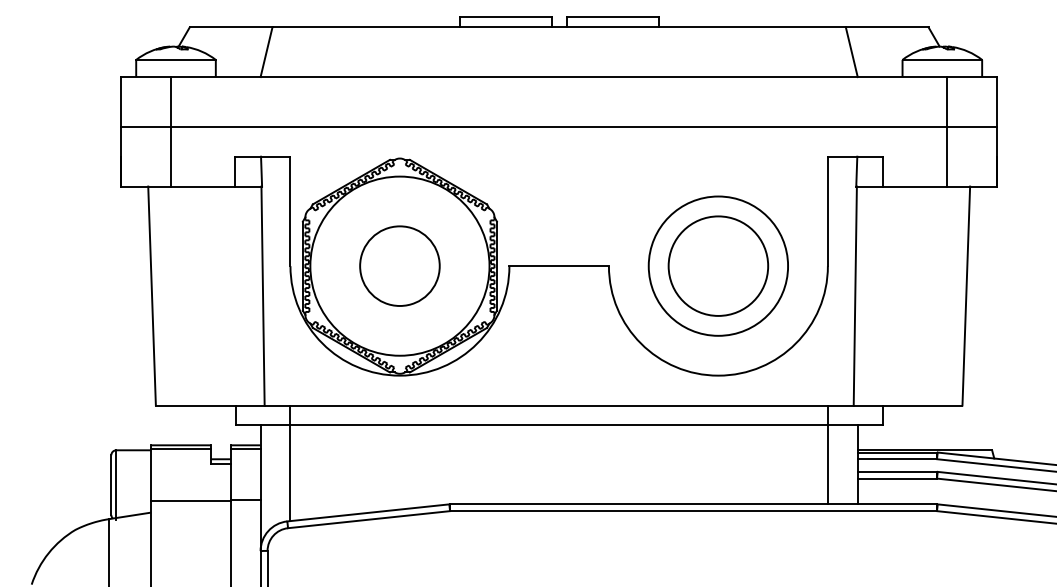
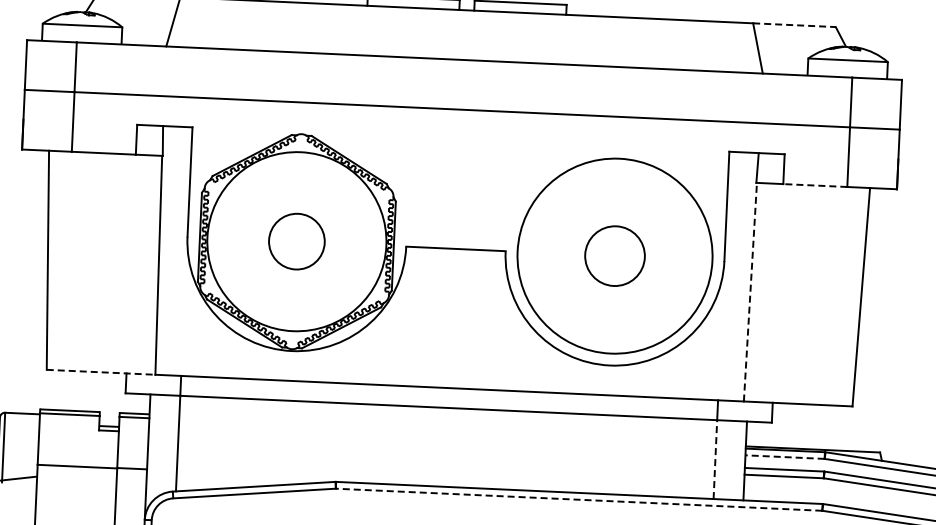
line: (887, 27) -> (794, 25), solid -> dashed
line: (914, 186) -> (814, 185), solid -> dashed
circle: (399, 265) -> (296, 241), size x0.7
circle: (718, 265) -> (615, 255), size x0.6
circle: (718, 265) -> (615, 255), size x1.4
line: (855, 295) -> (750, 291), solid -> dashed
line: (210, 405) -> (101, 372), solid -> dashed
line: (897, 459) -> (785, 457), solid -> dashed
line: (827, 464) -> (715, 459), solid -> dashed
line: (693, 511) -> (579, 500), solid -> dashed

